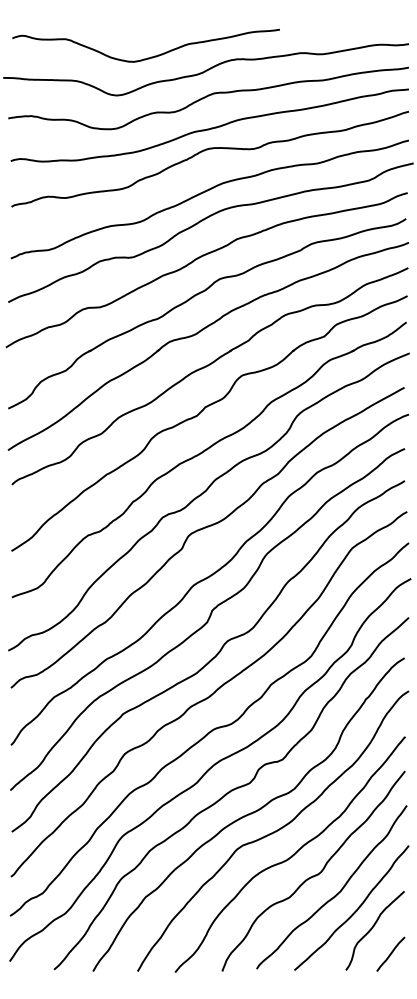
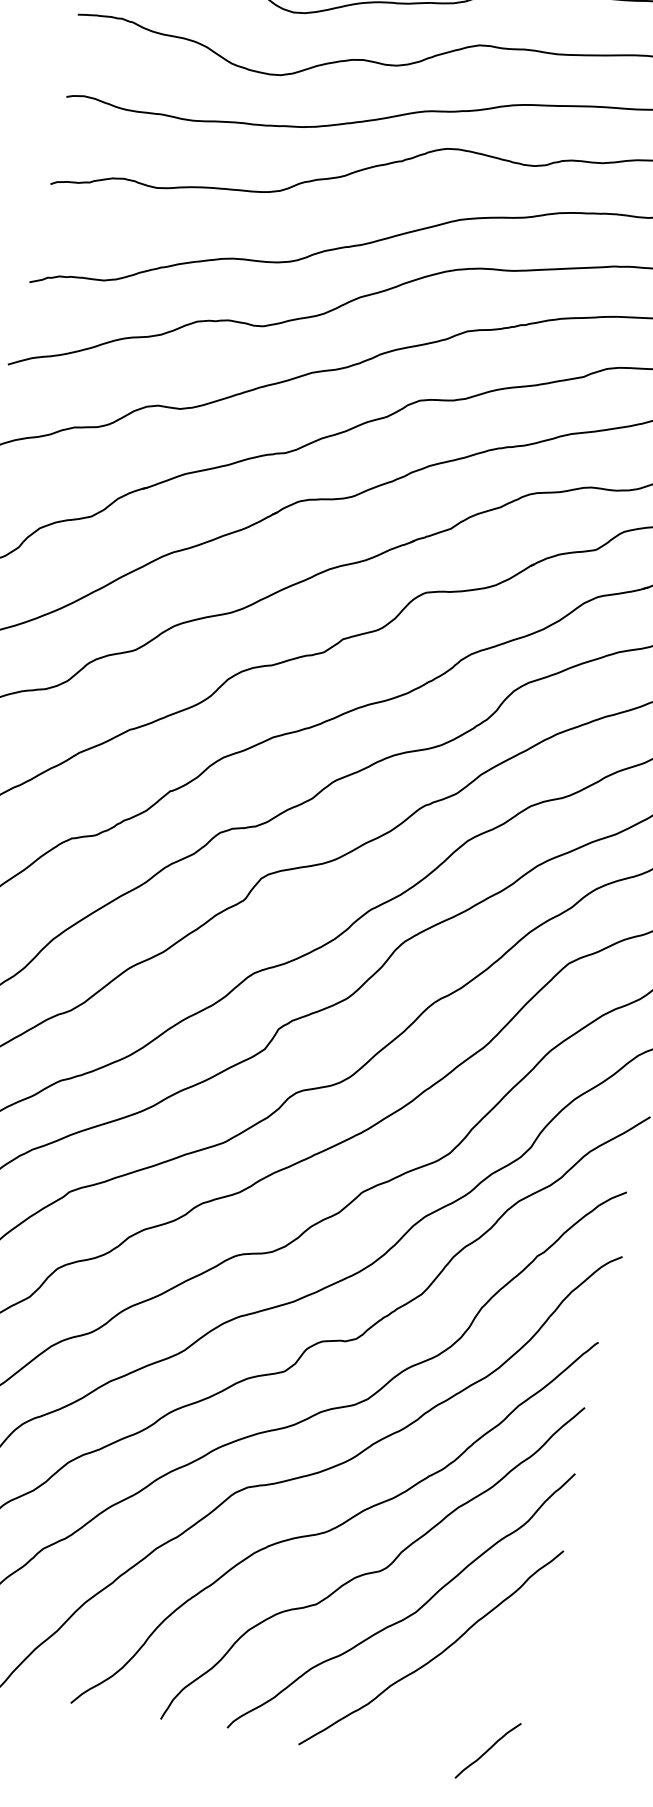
curve: (372, 929) -> (462, 1696), removed

